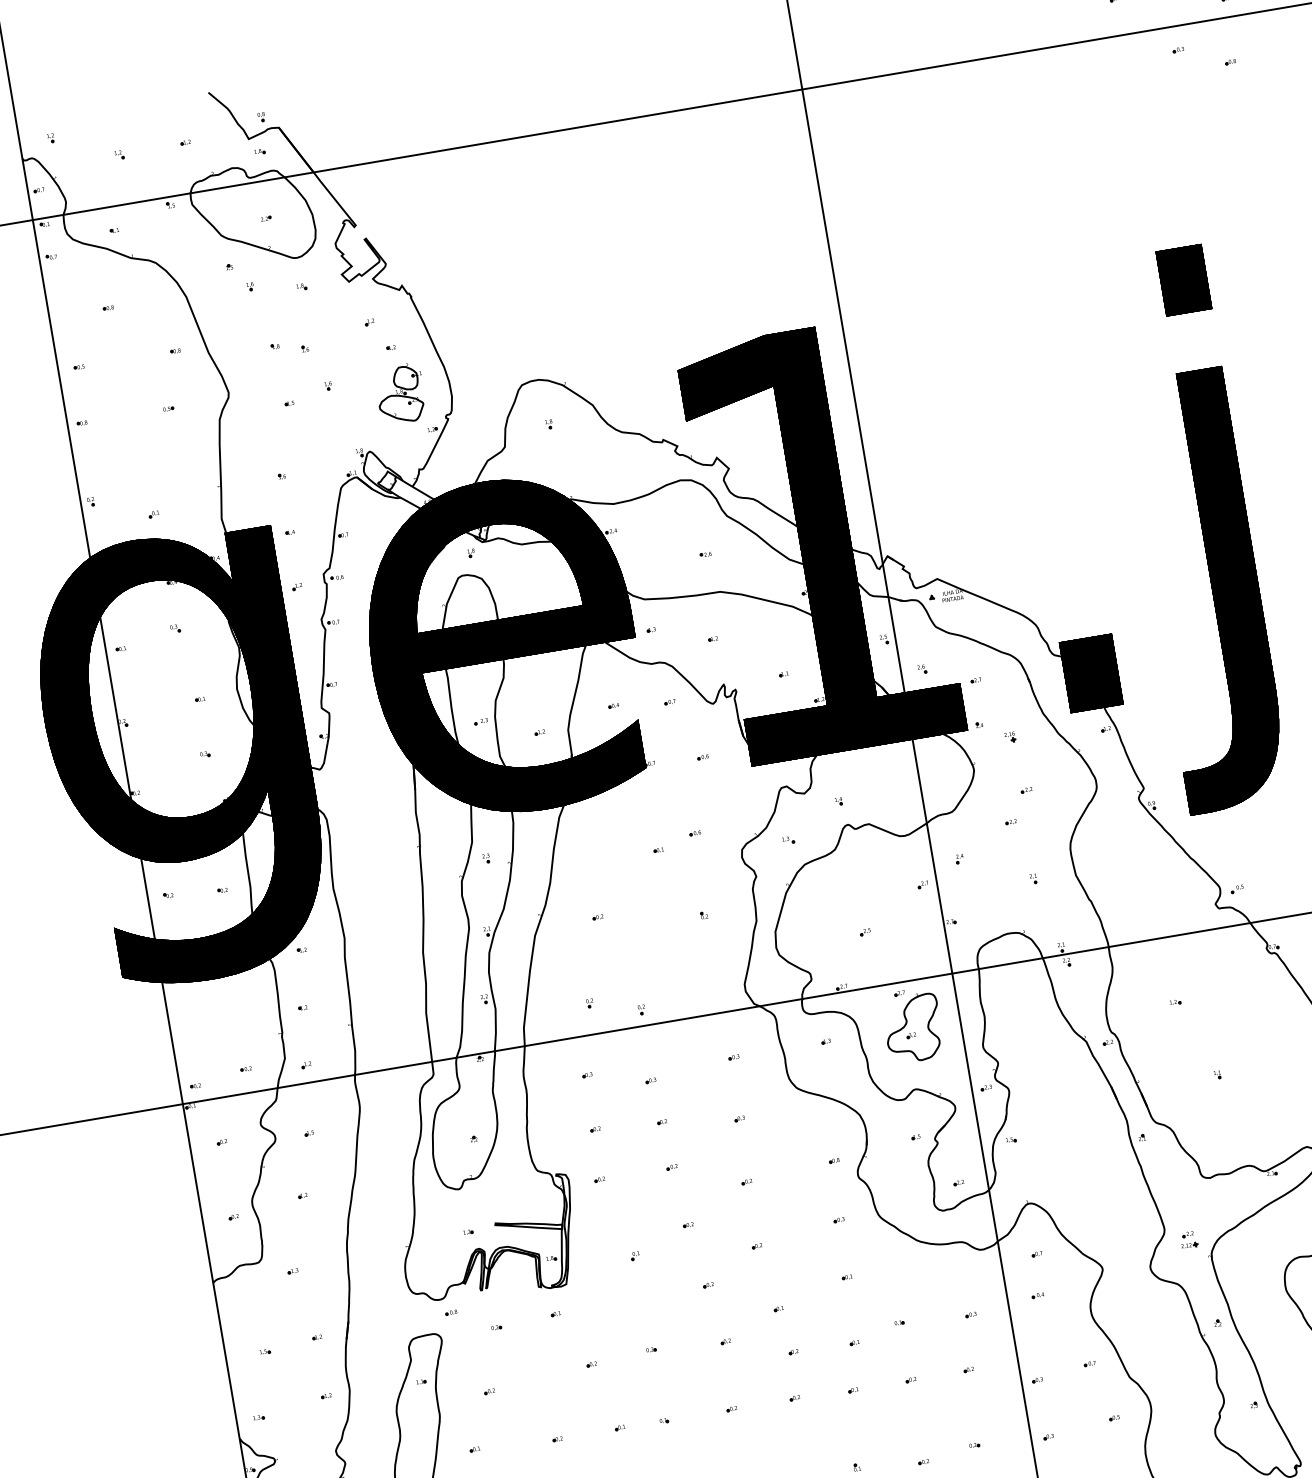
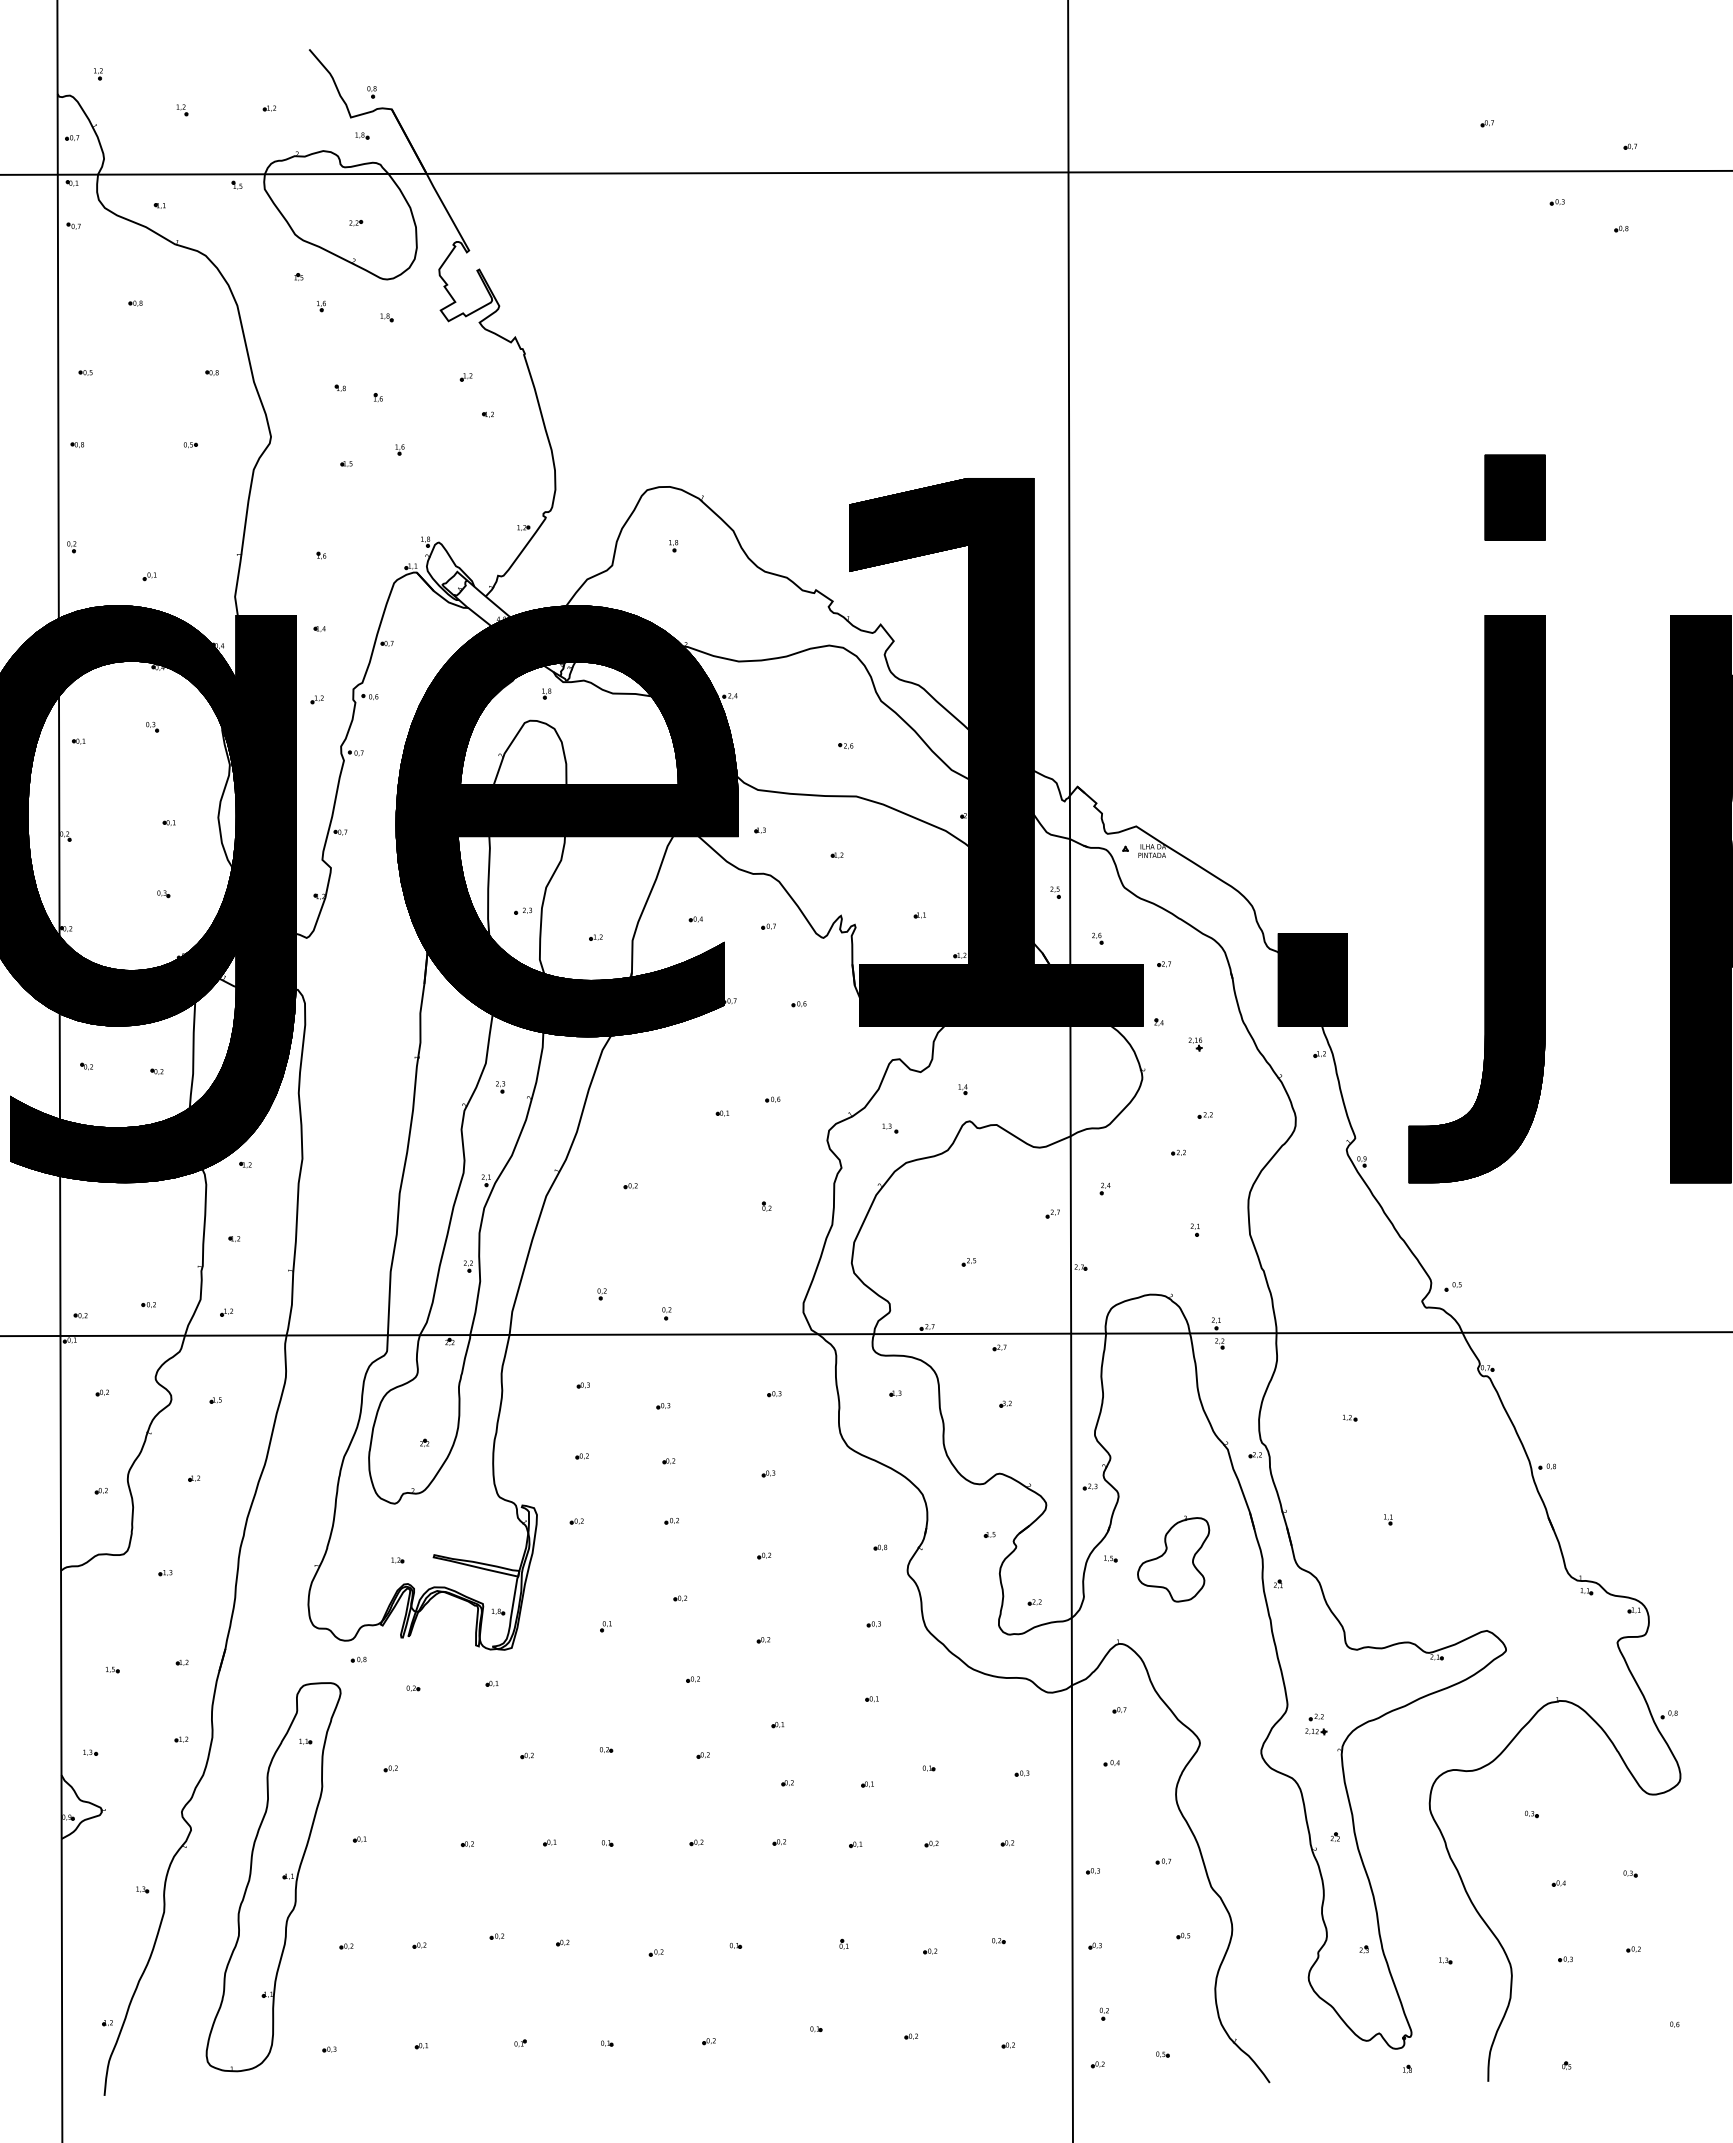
part: (400, 394) -> (490, 475), removed
part: (913, 1027) -> (1173, 1558), moved

